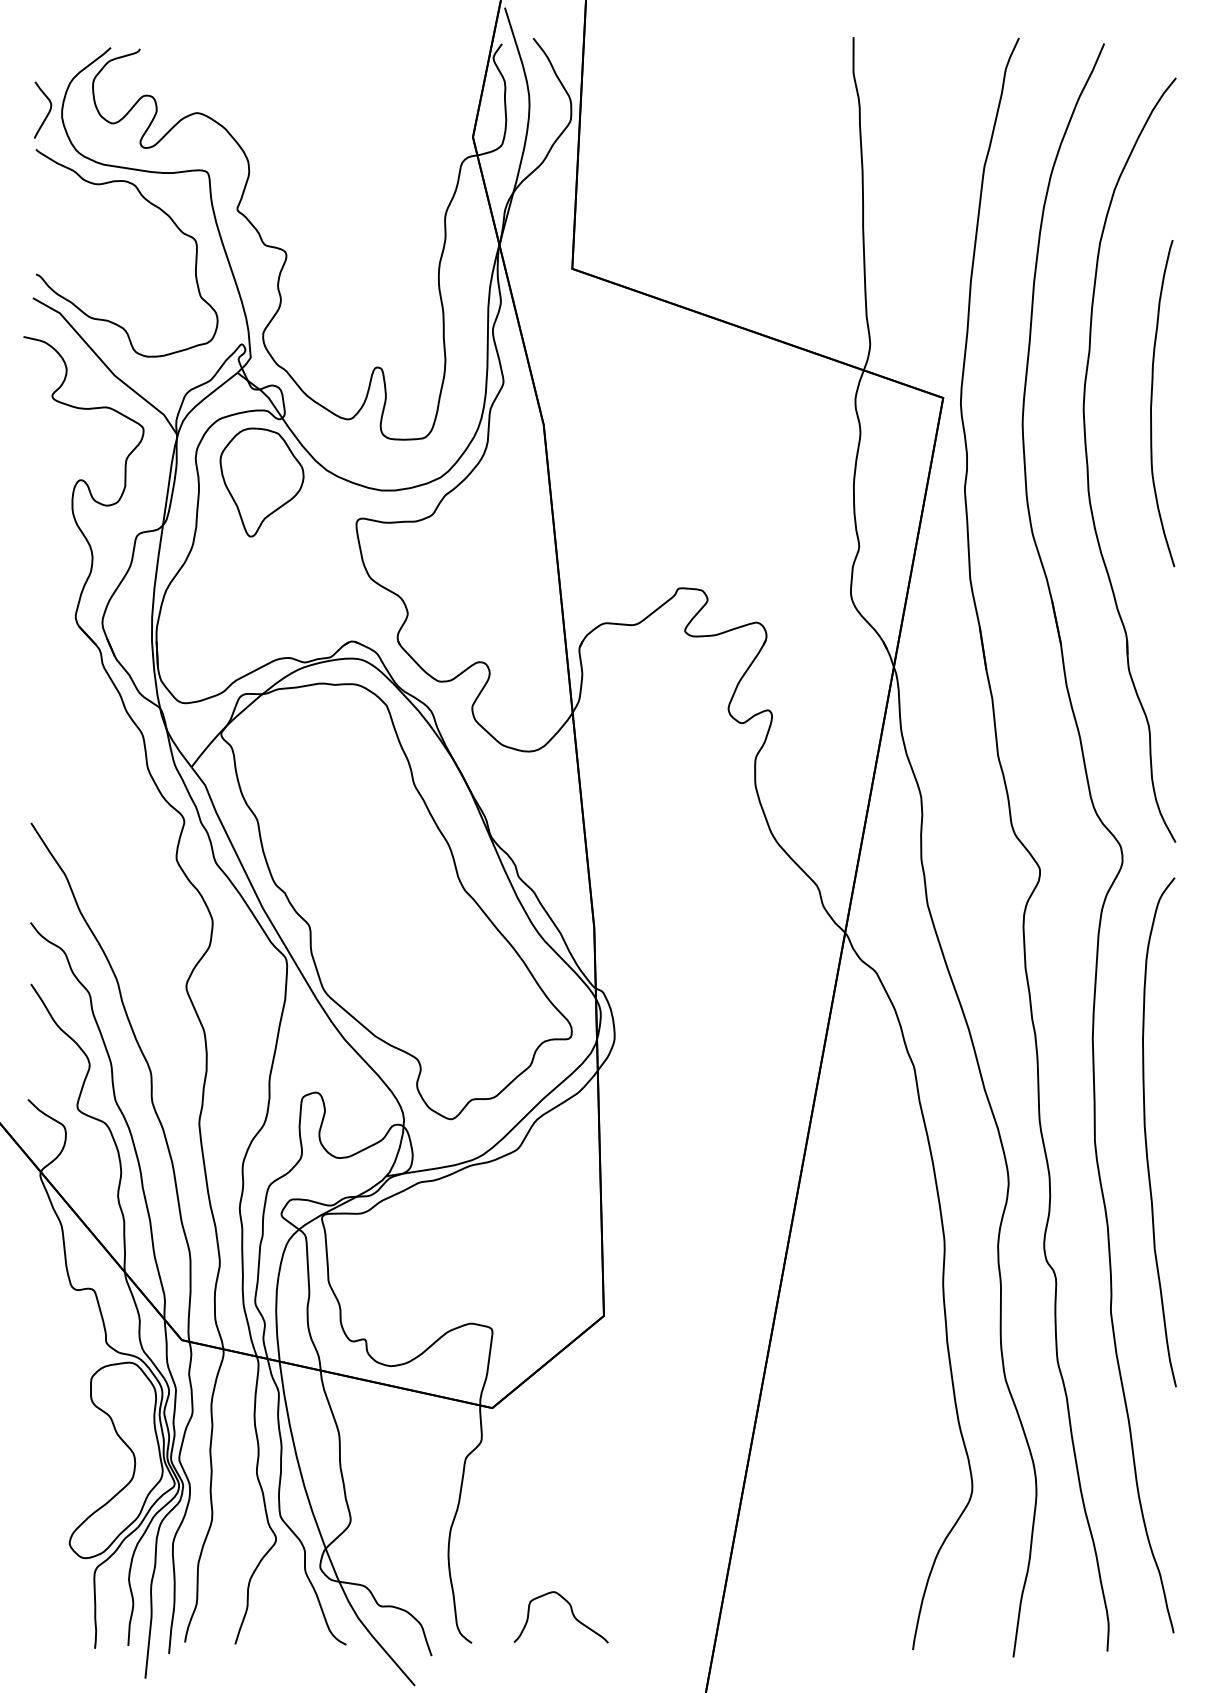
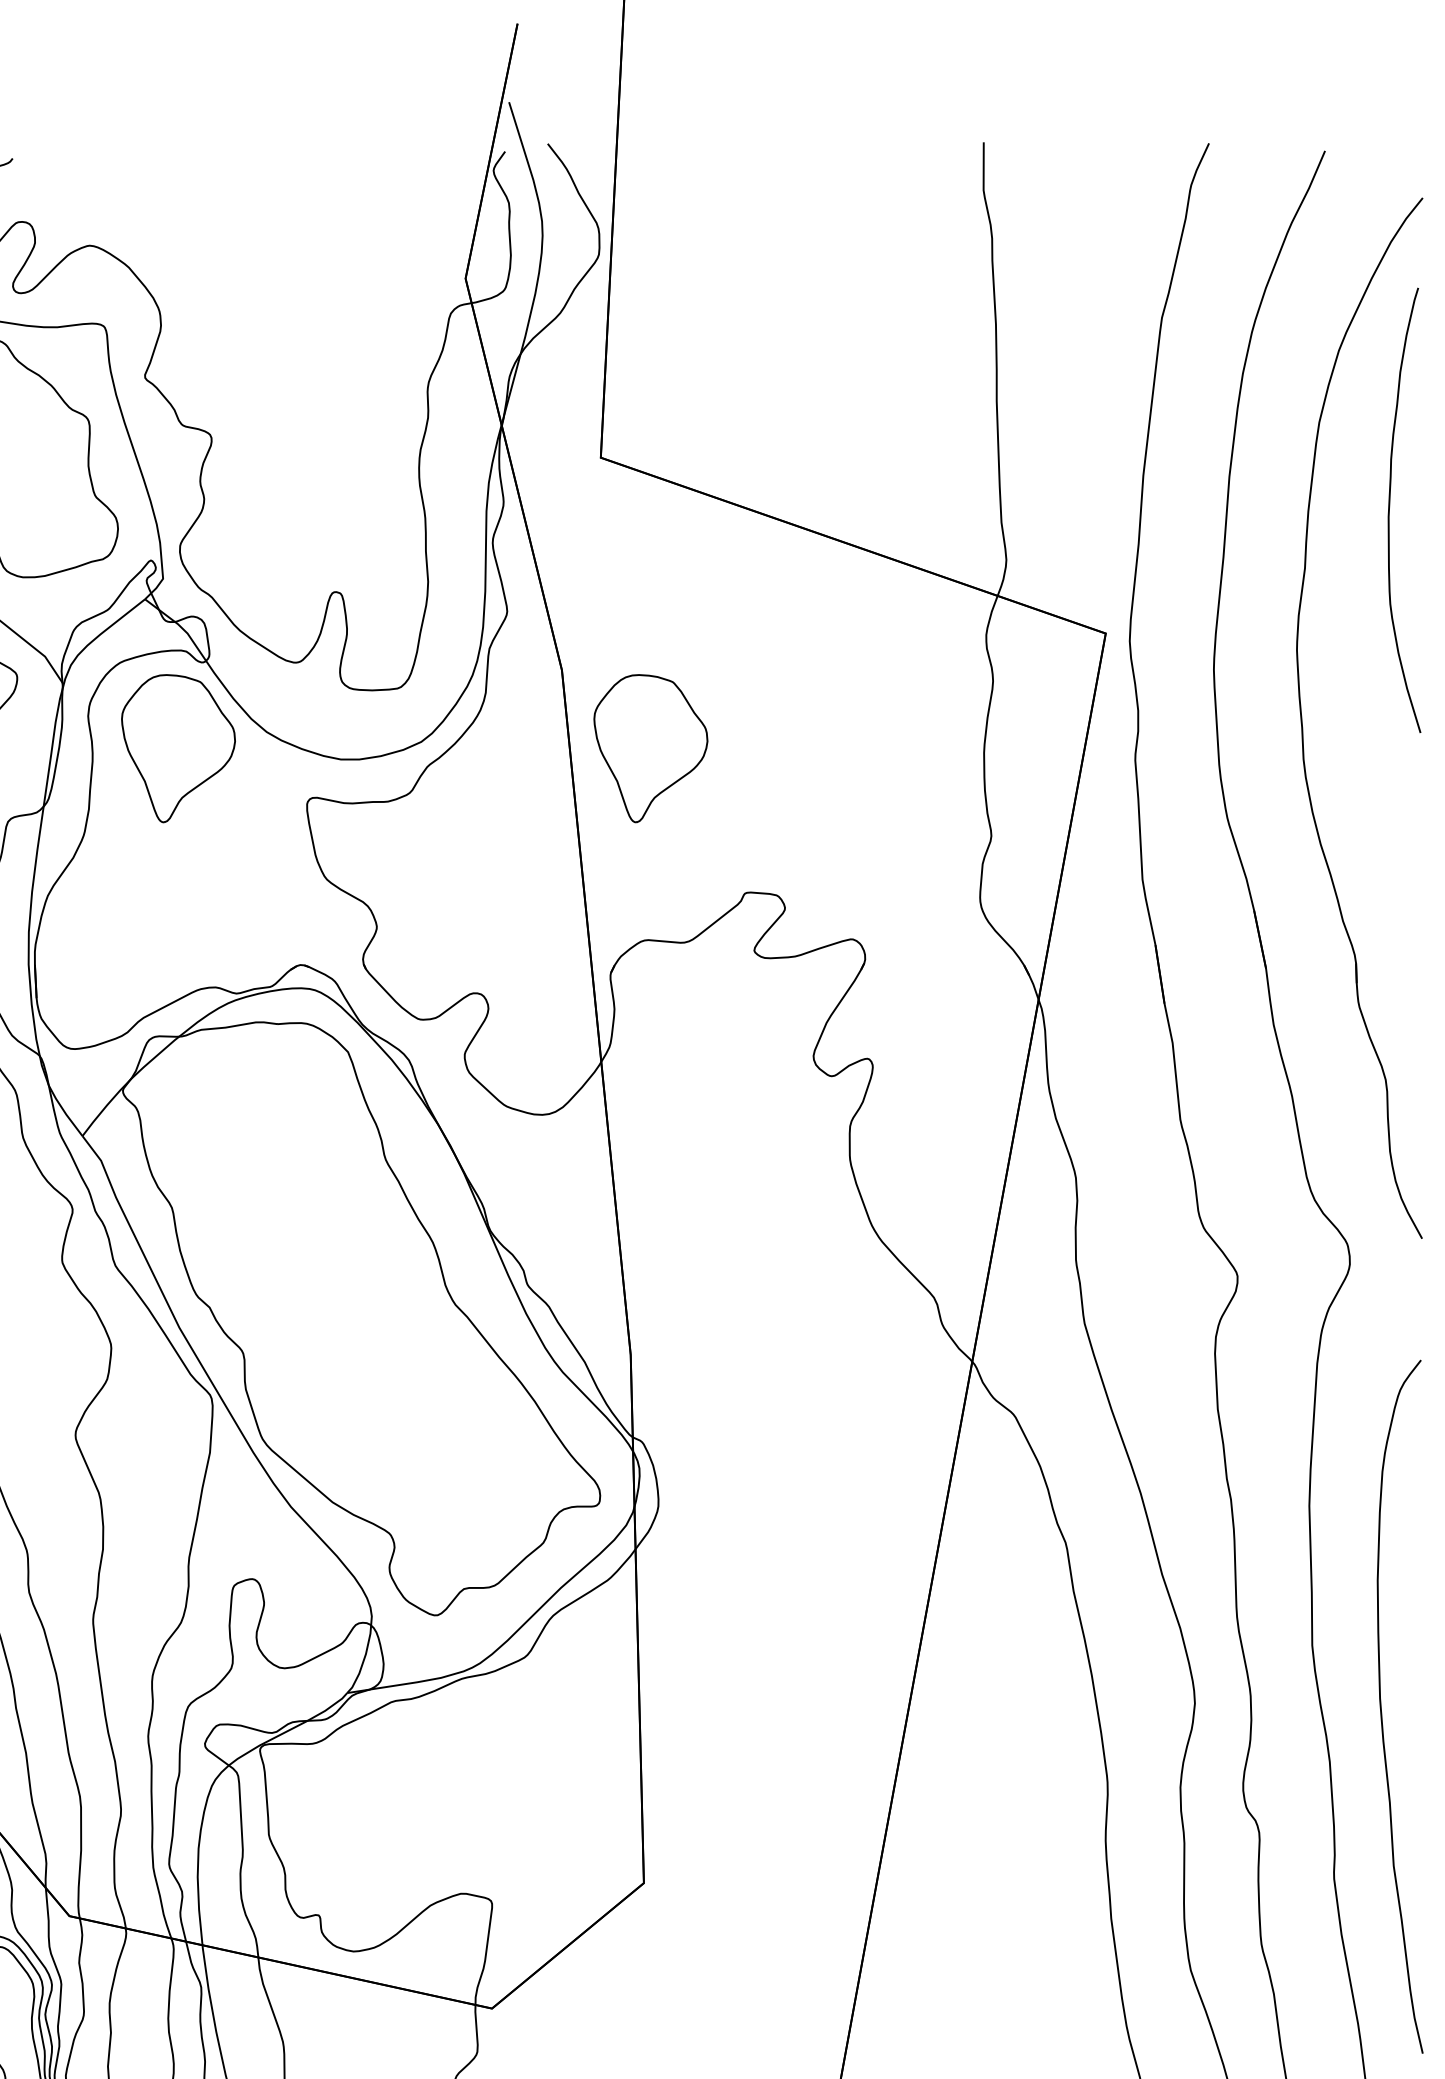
curve: (1152, 403) -> (1390, 510), moved
part: (608, 482) -> (650, 748), added
curve: (1146, 1132) -> (1382, 1706), moved

